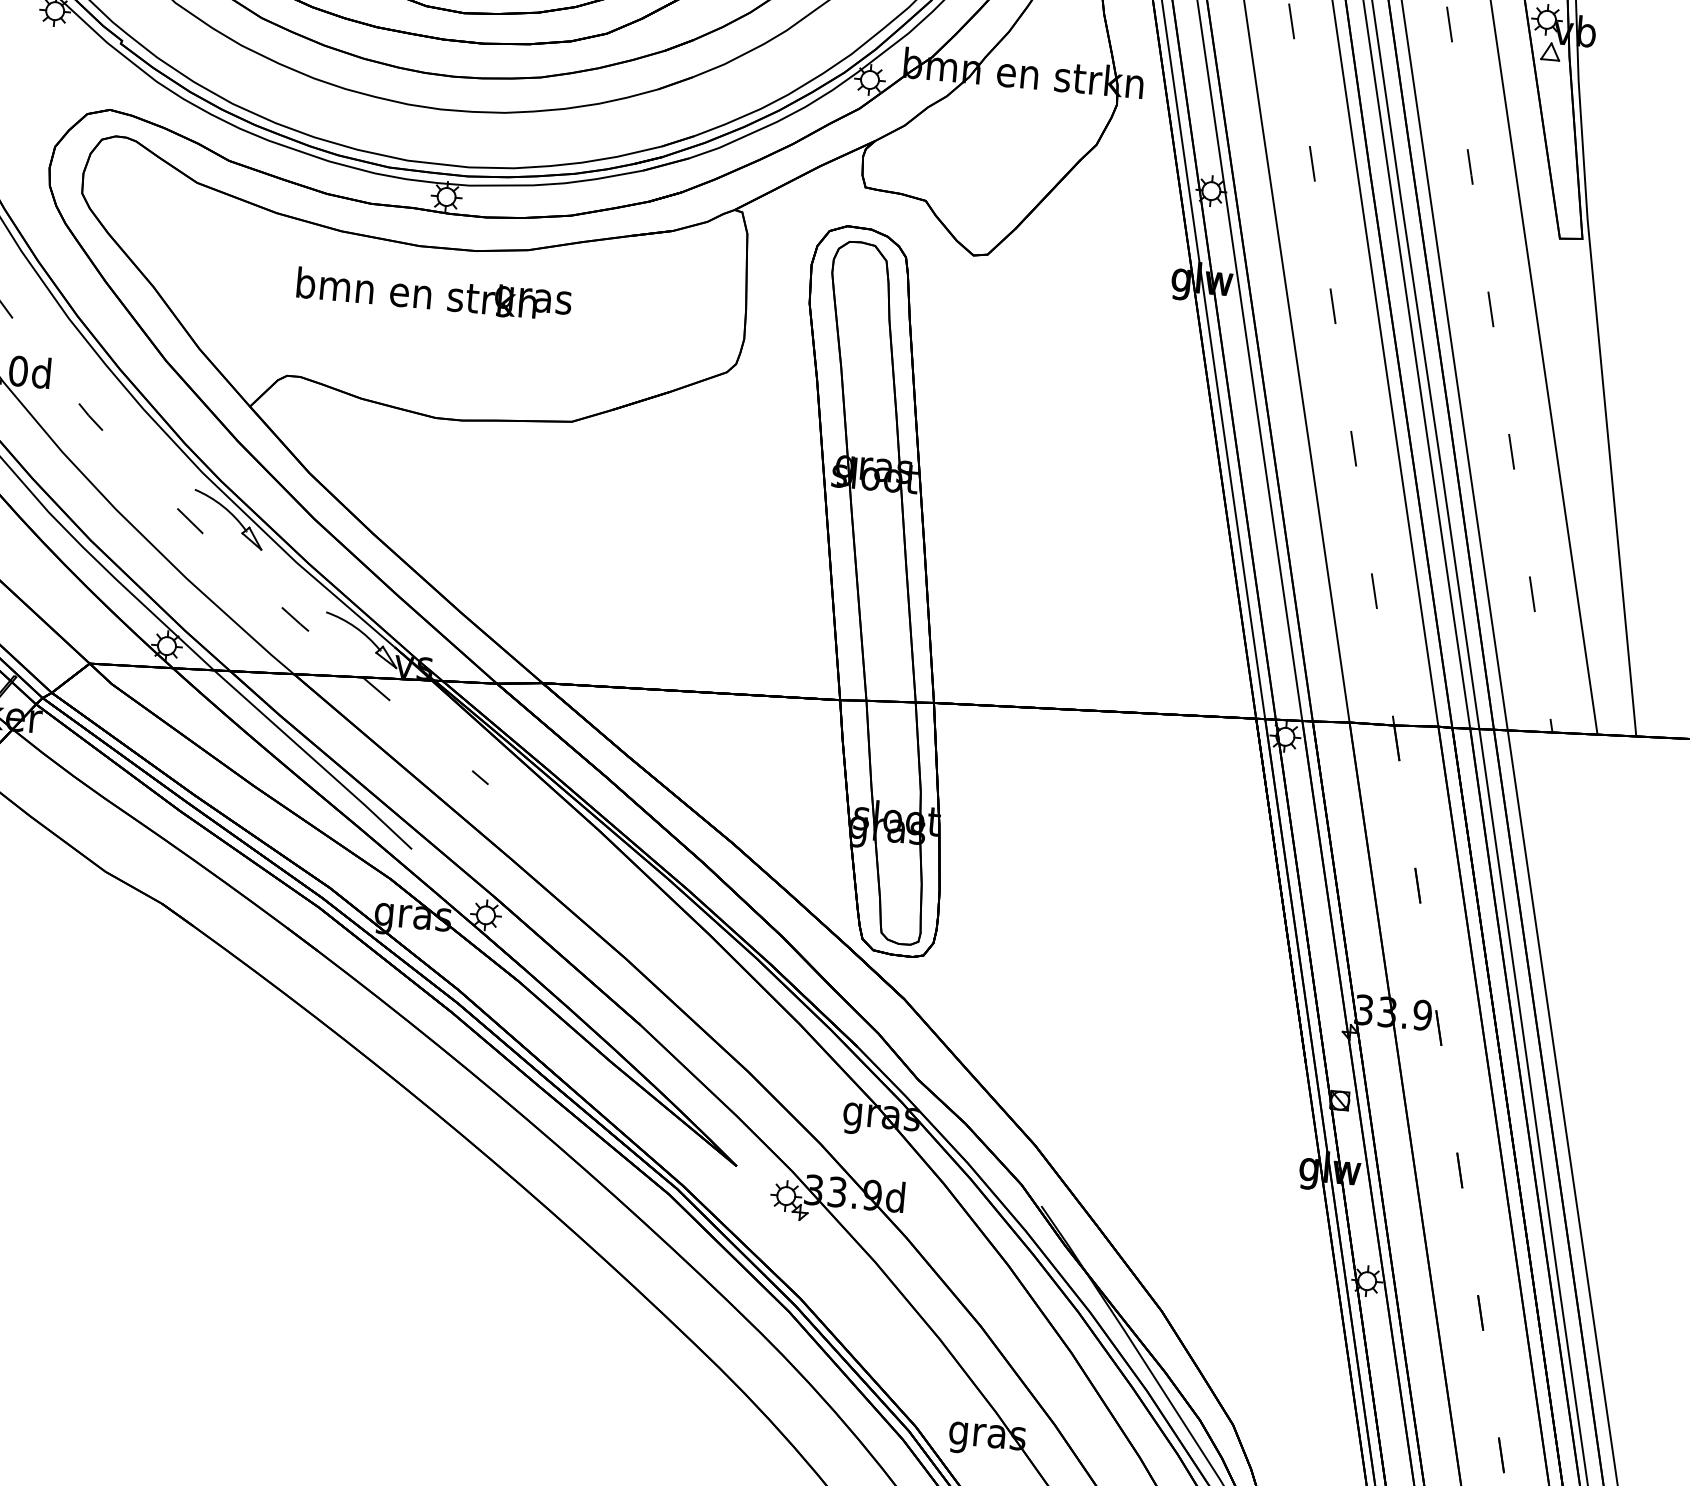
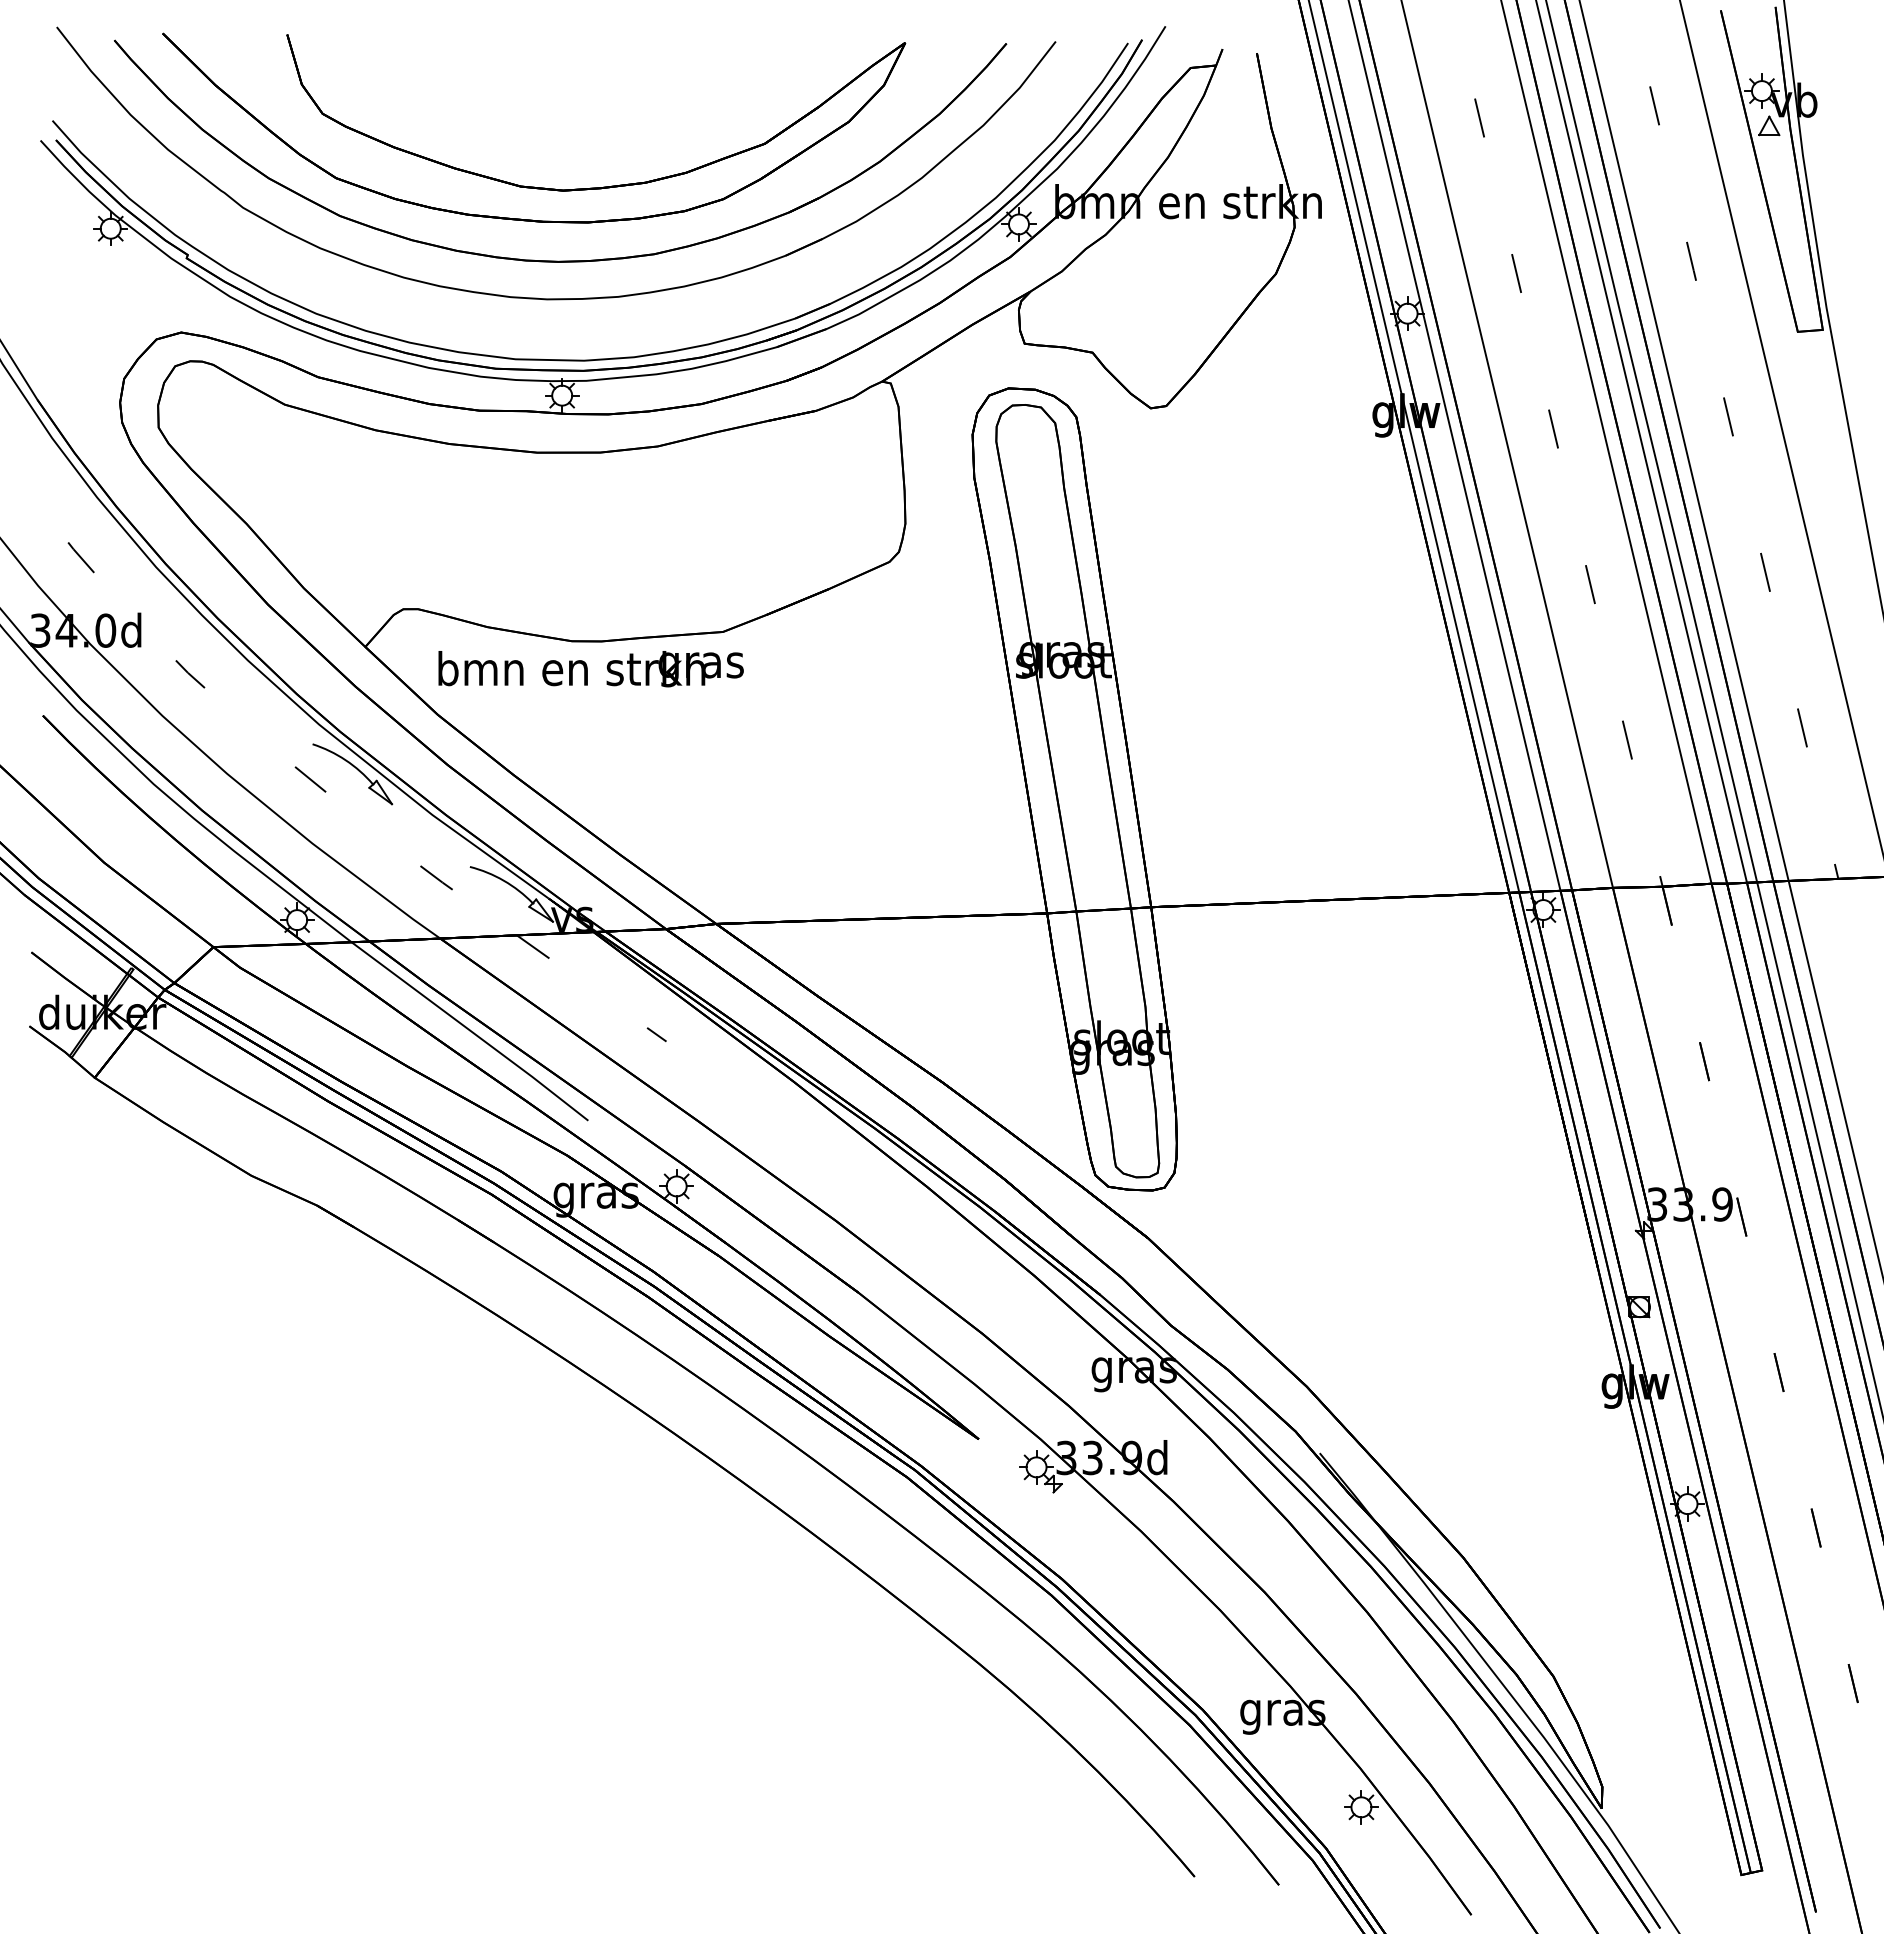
text: (433, 295) -> (590, 669), moved

